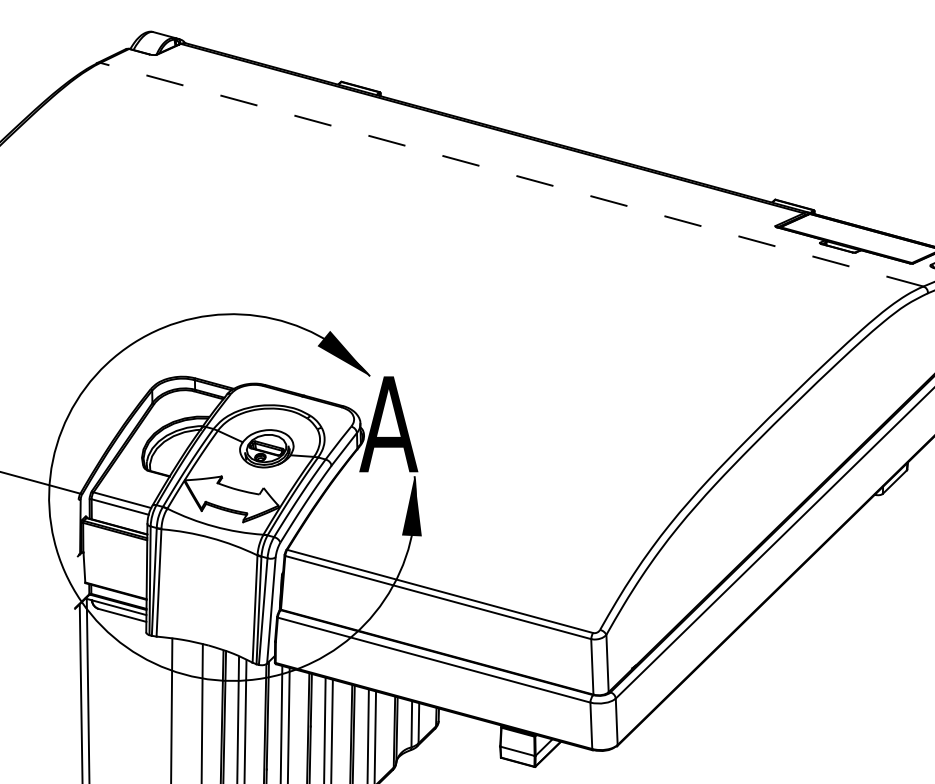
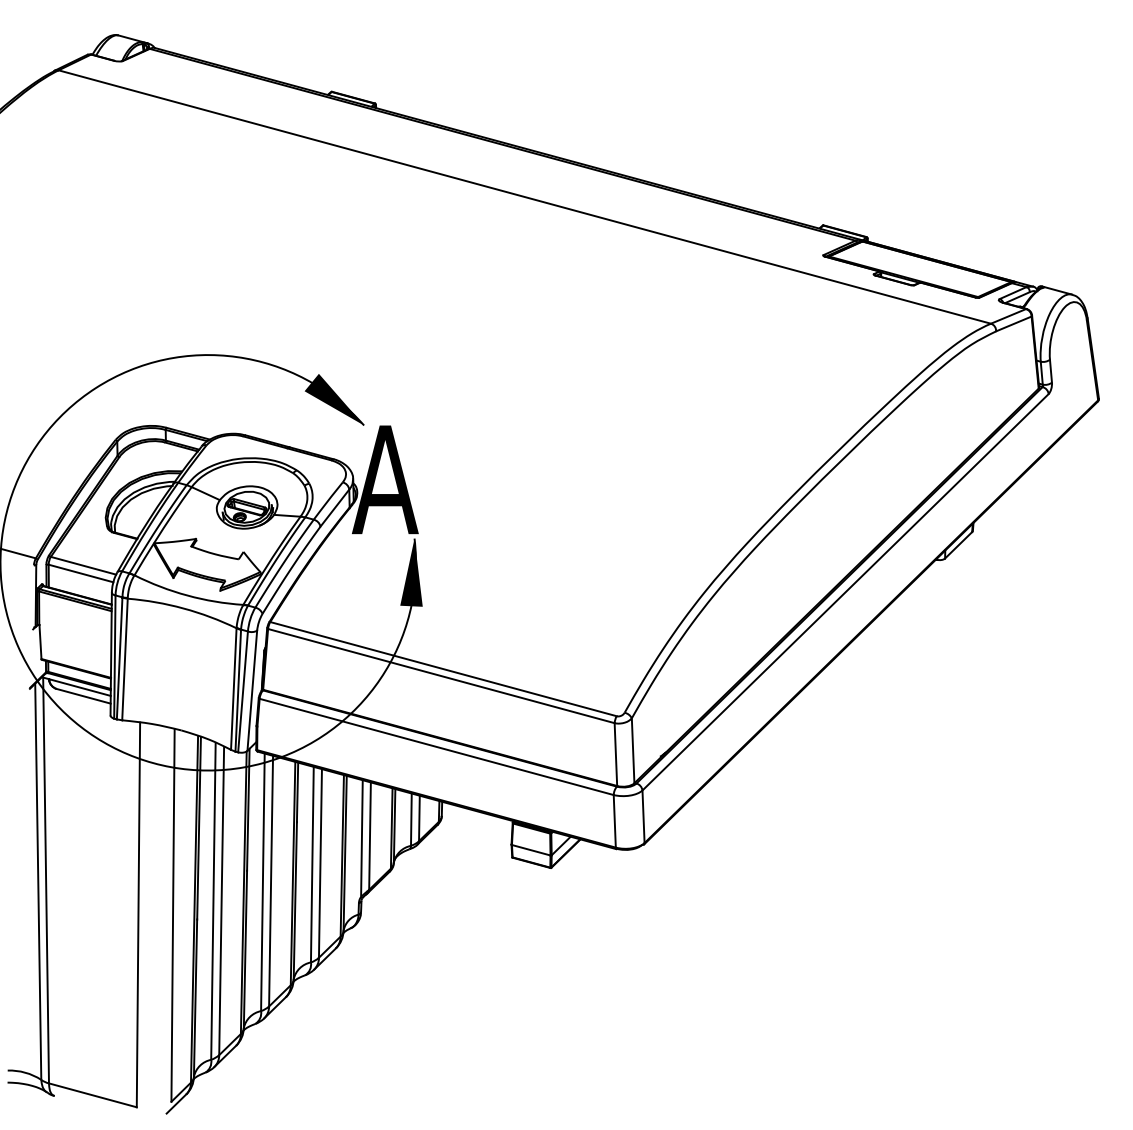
line: (511, 174) -> (524, 196), dashed -> solid

